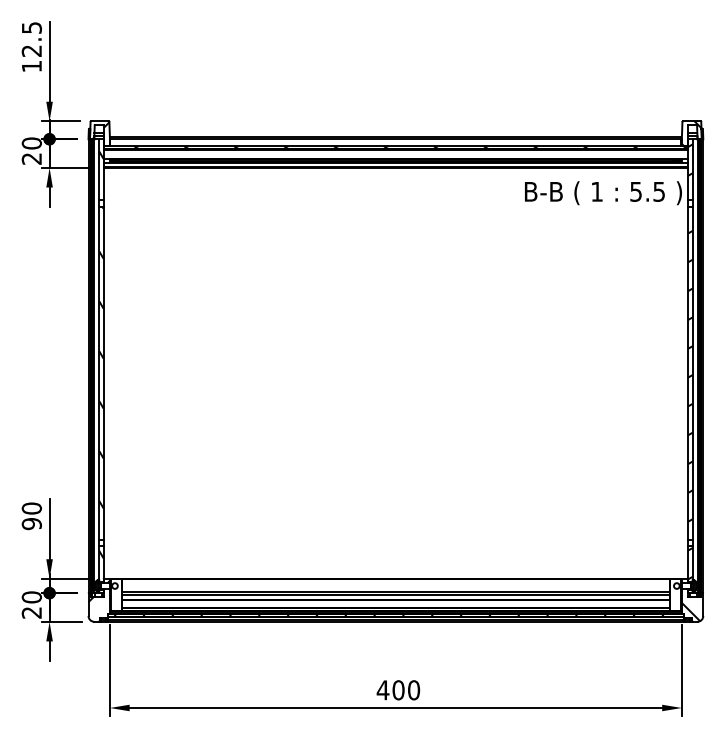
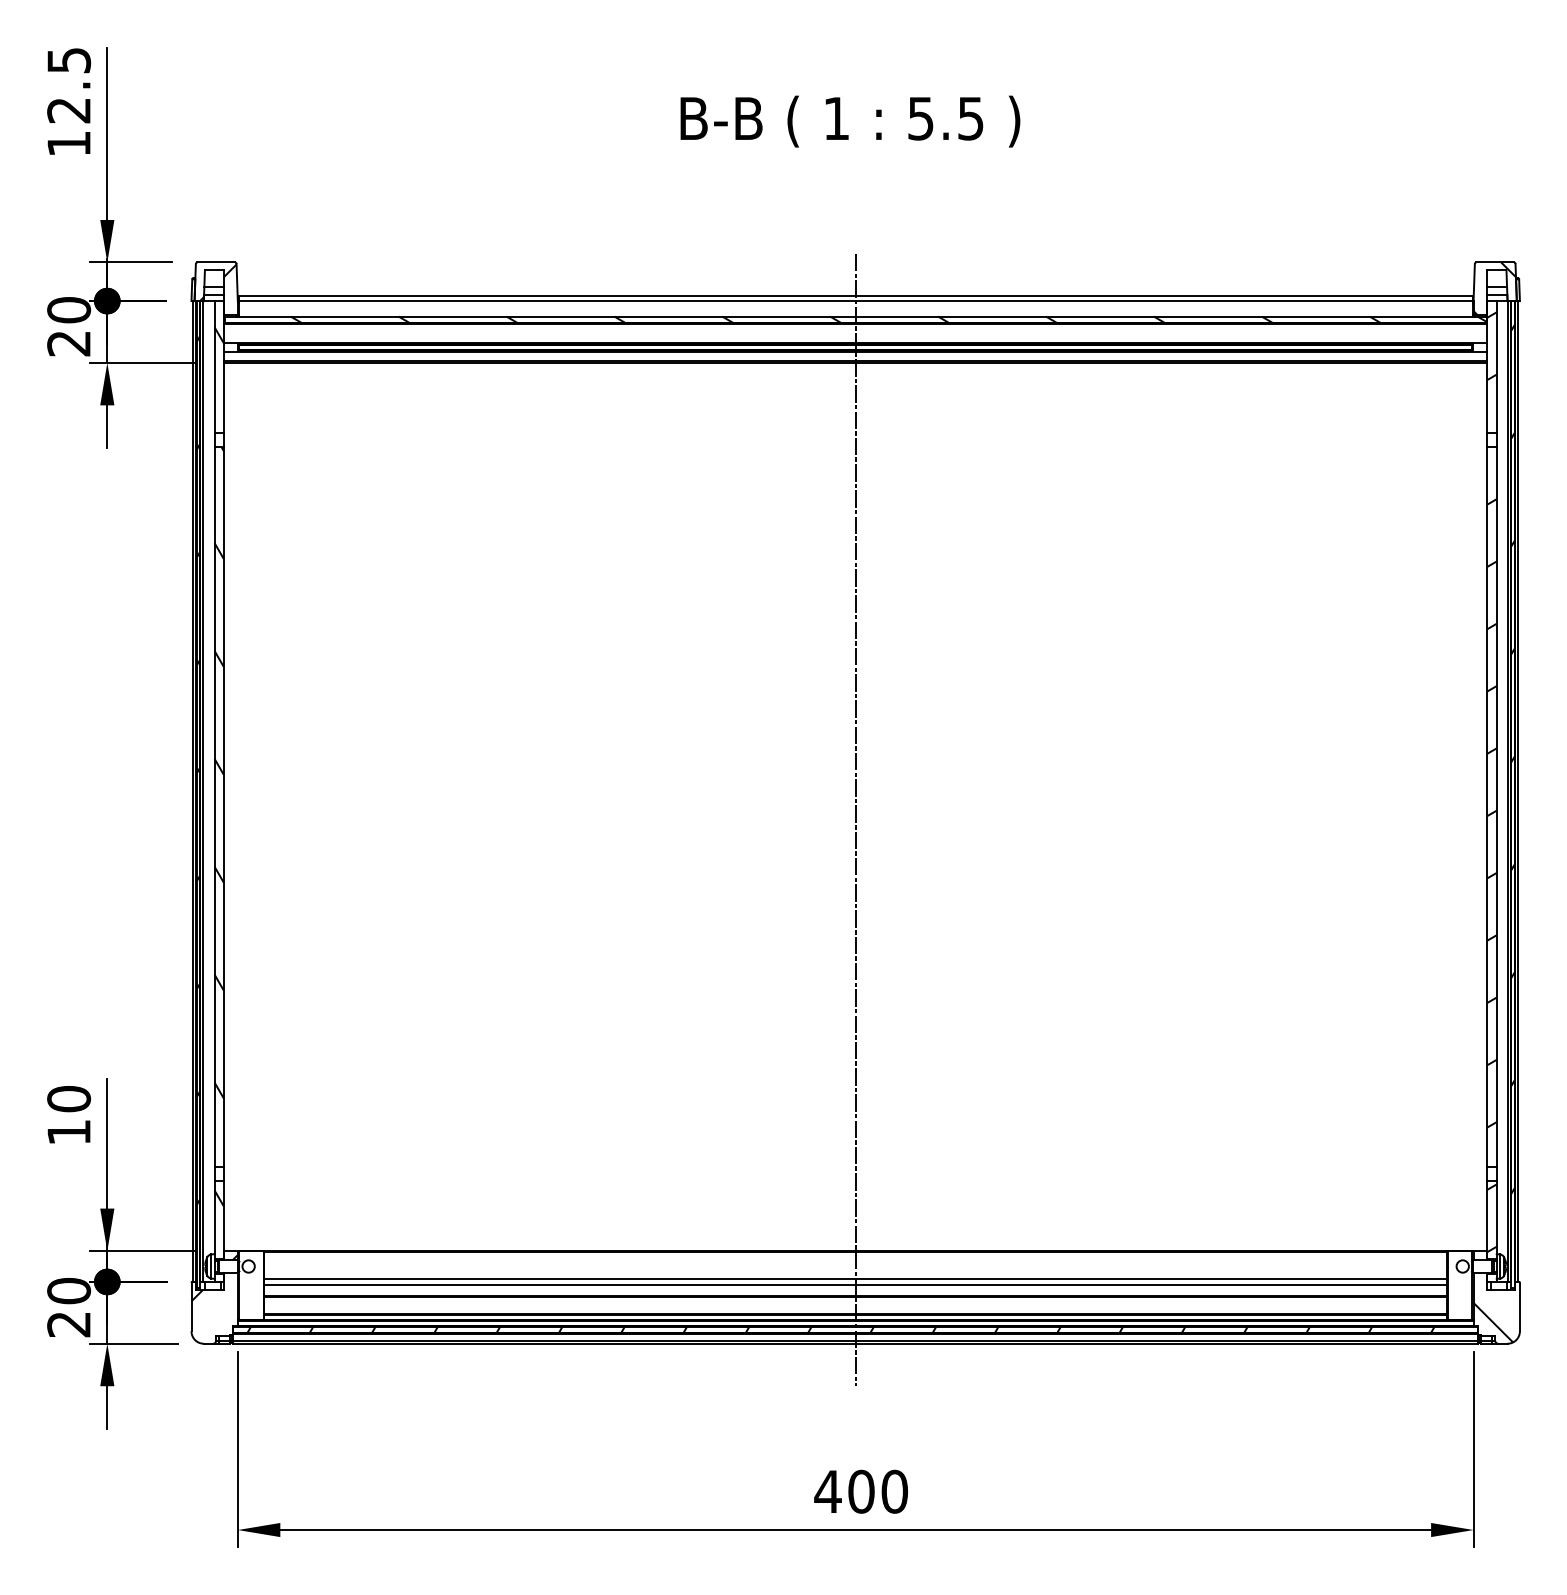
text: (603, 193) -> (850, 122), moved
line: (395, 379) -> (854, 820), added
text: (31, 524) -> (68, 1133), 90 -> 10

